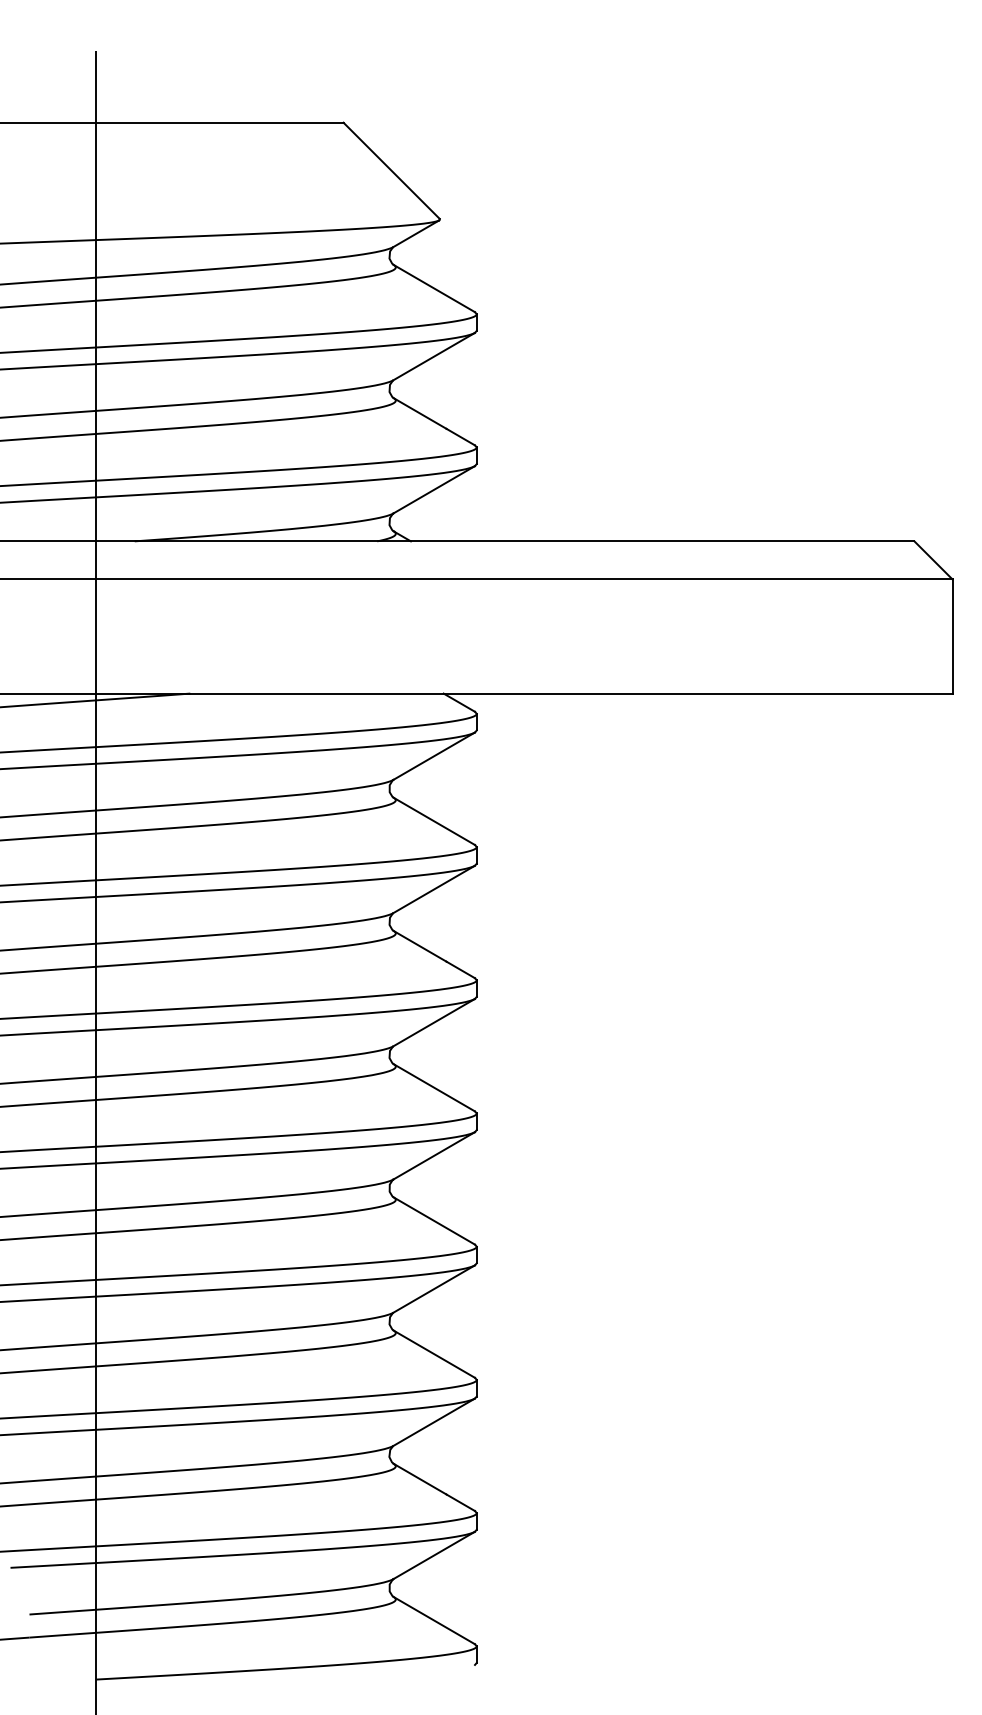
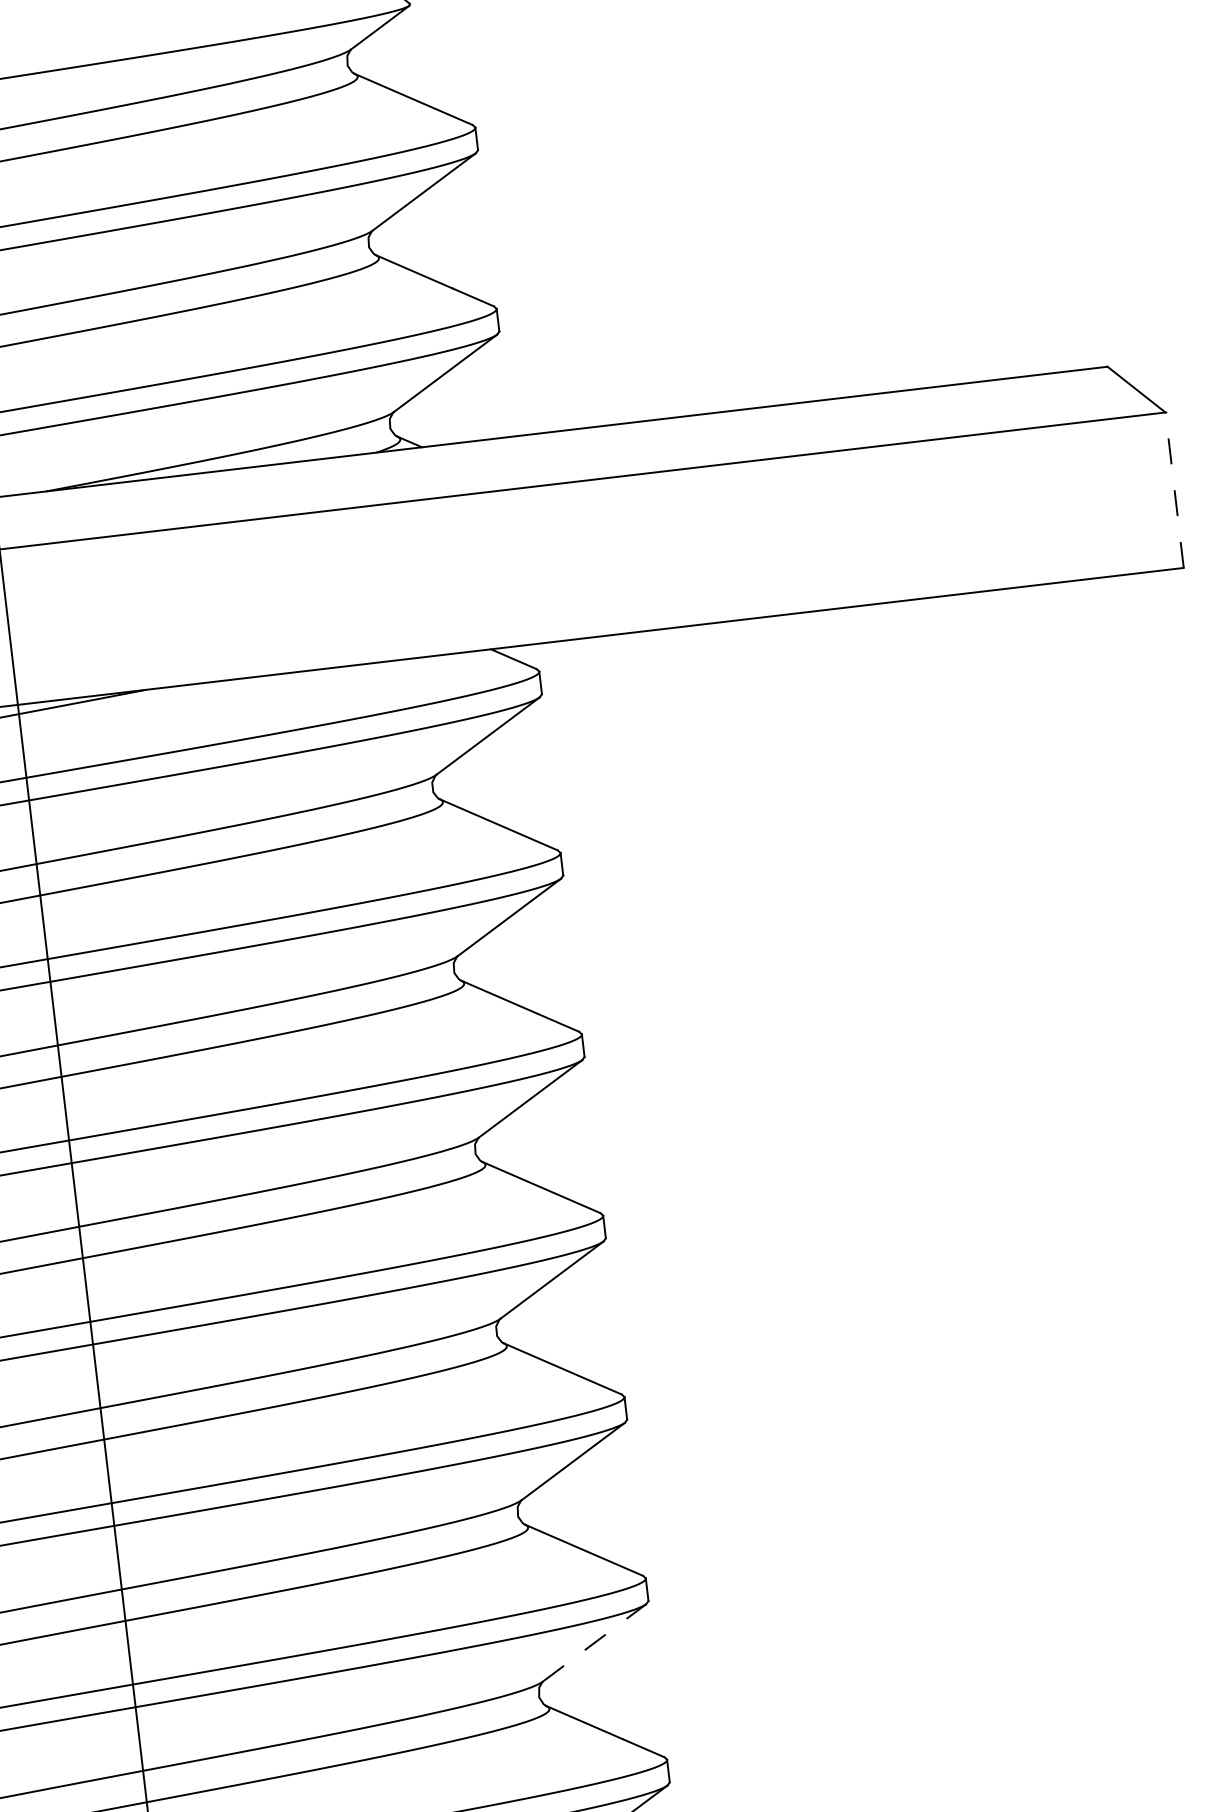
line: (952, 636) -> (1174, 490), solid -> dashed
line: (434, 1421) -> (594, 1641), solid -> dashed

